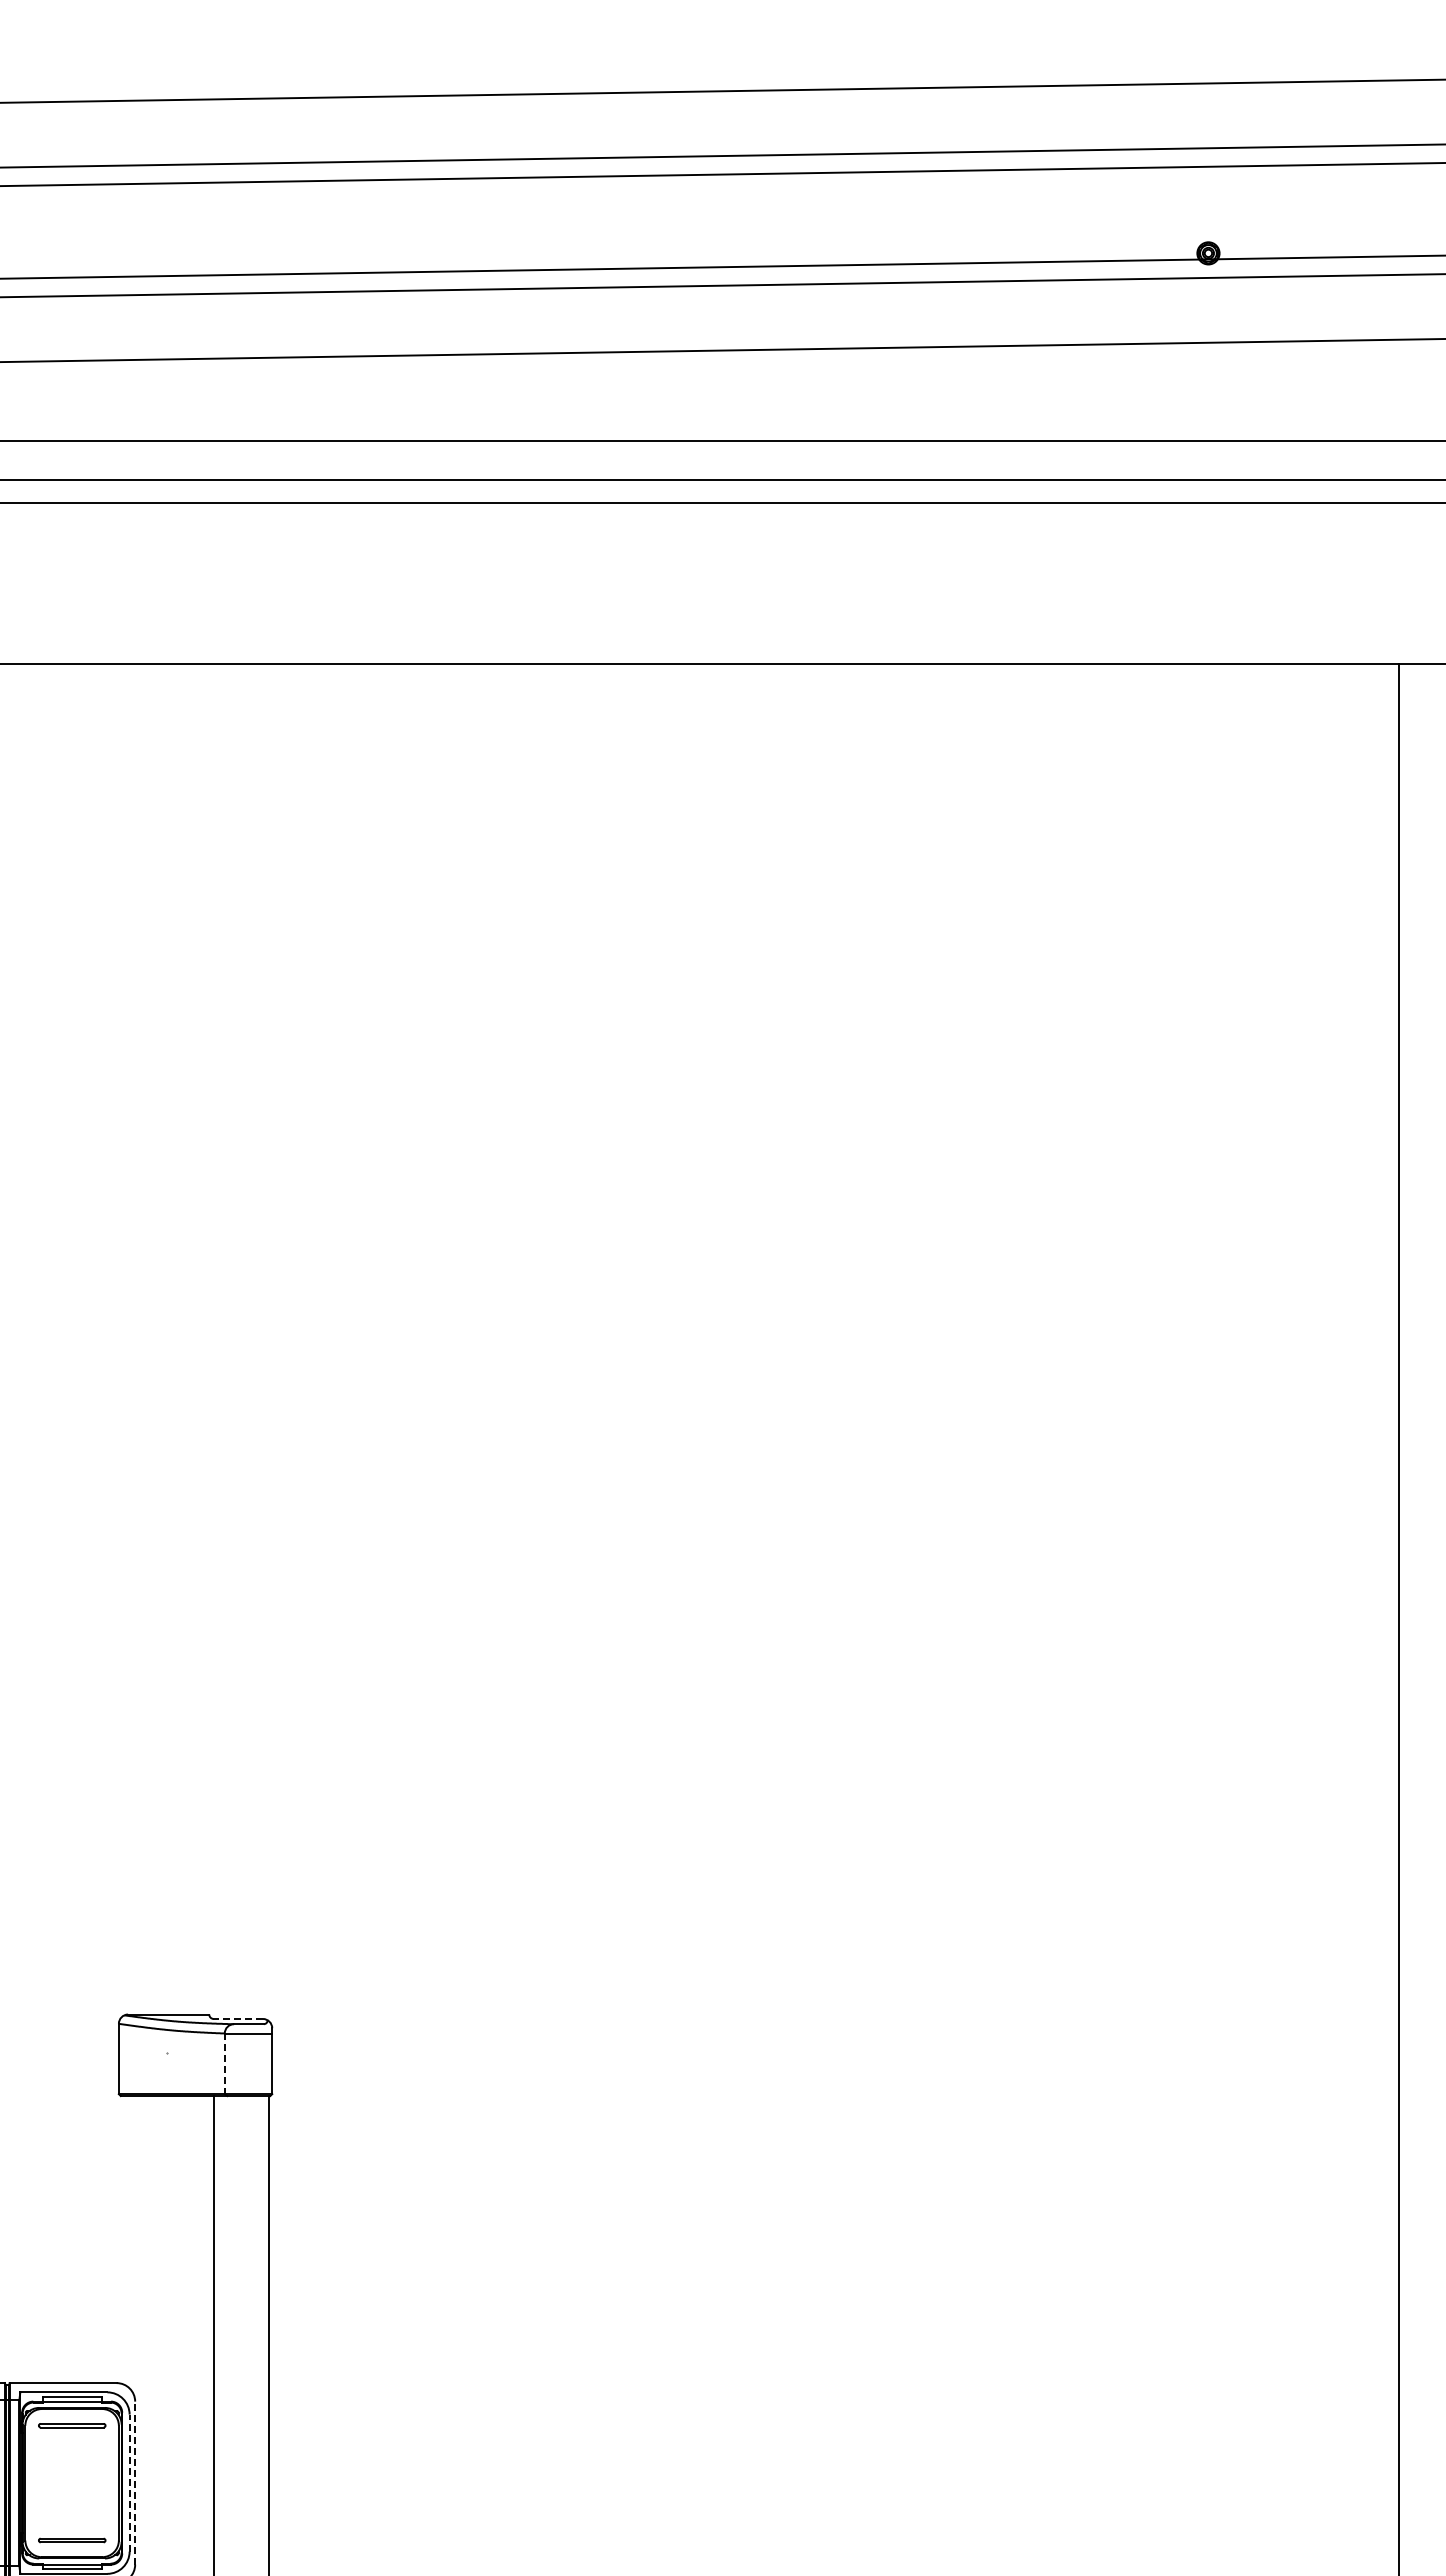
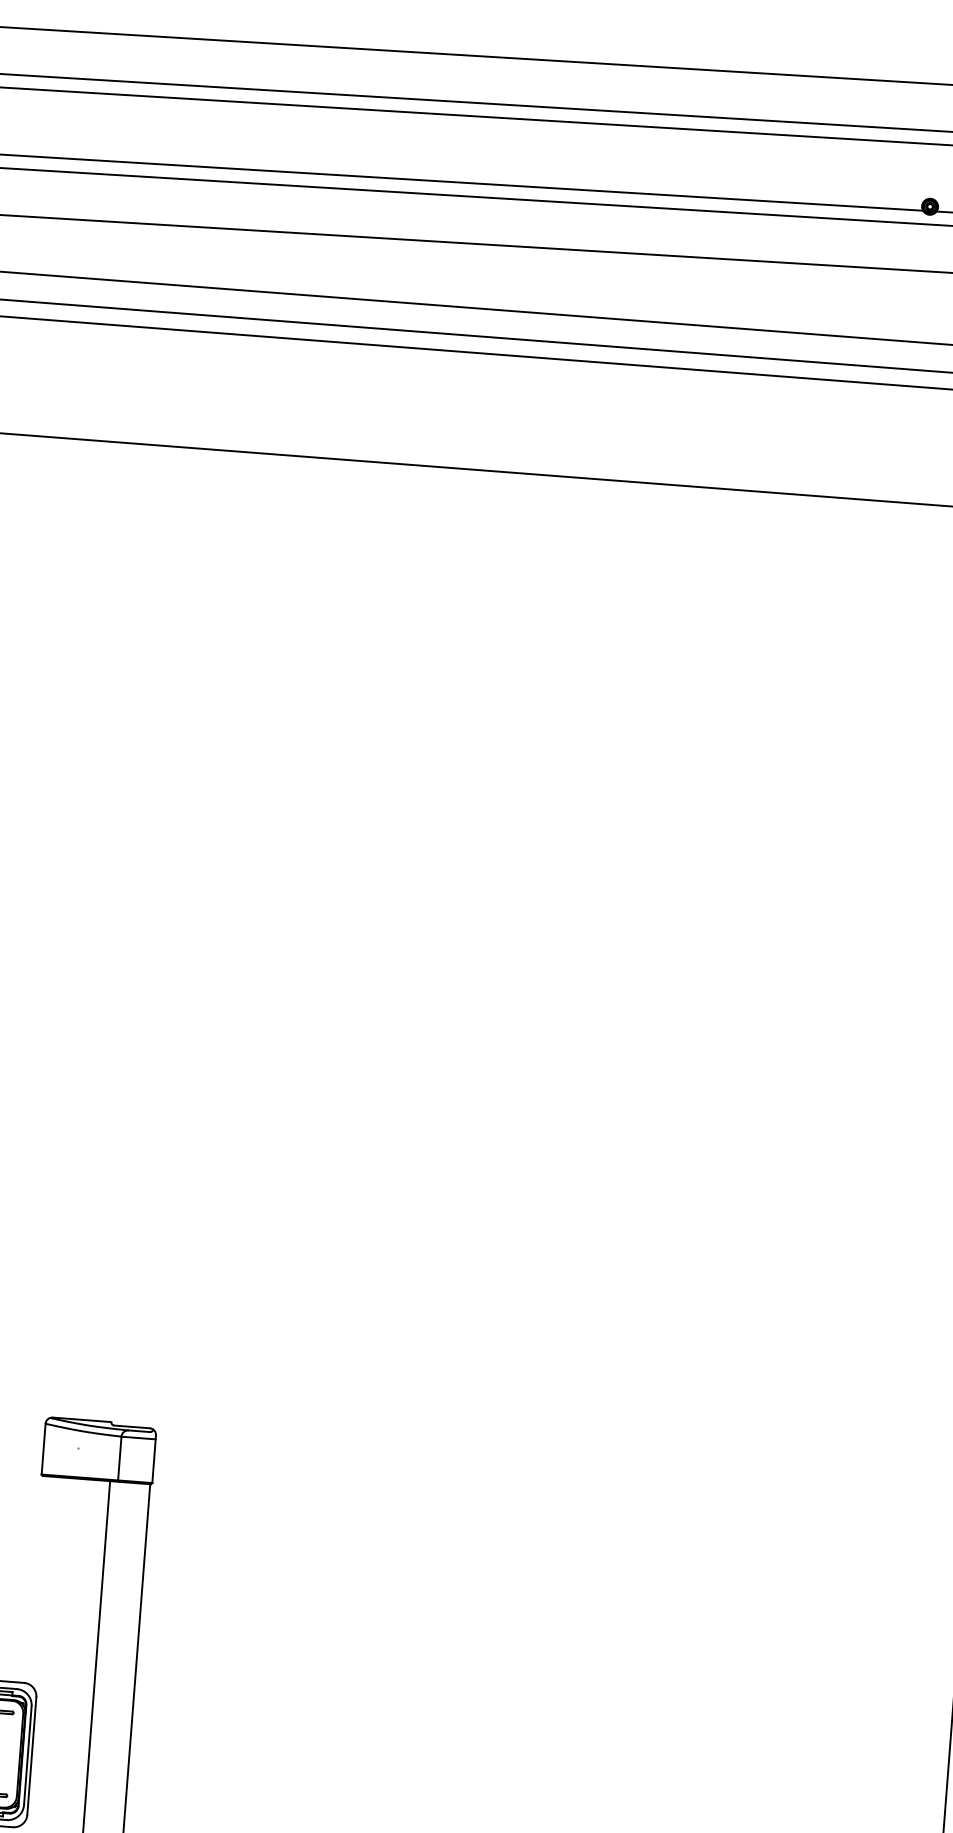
line: (238, 2018) -> (132, 1426), dashed -> solid
line: (224, 2064) -> (119, 1458), dashed -> solid
line: (135, 2482) -> (32, 1755), dashed -> solid
line: (129, 2483) -> (27, 1756), dashed -> solid

